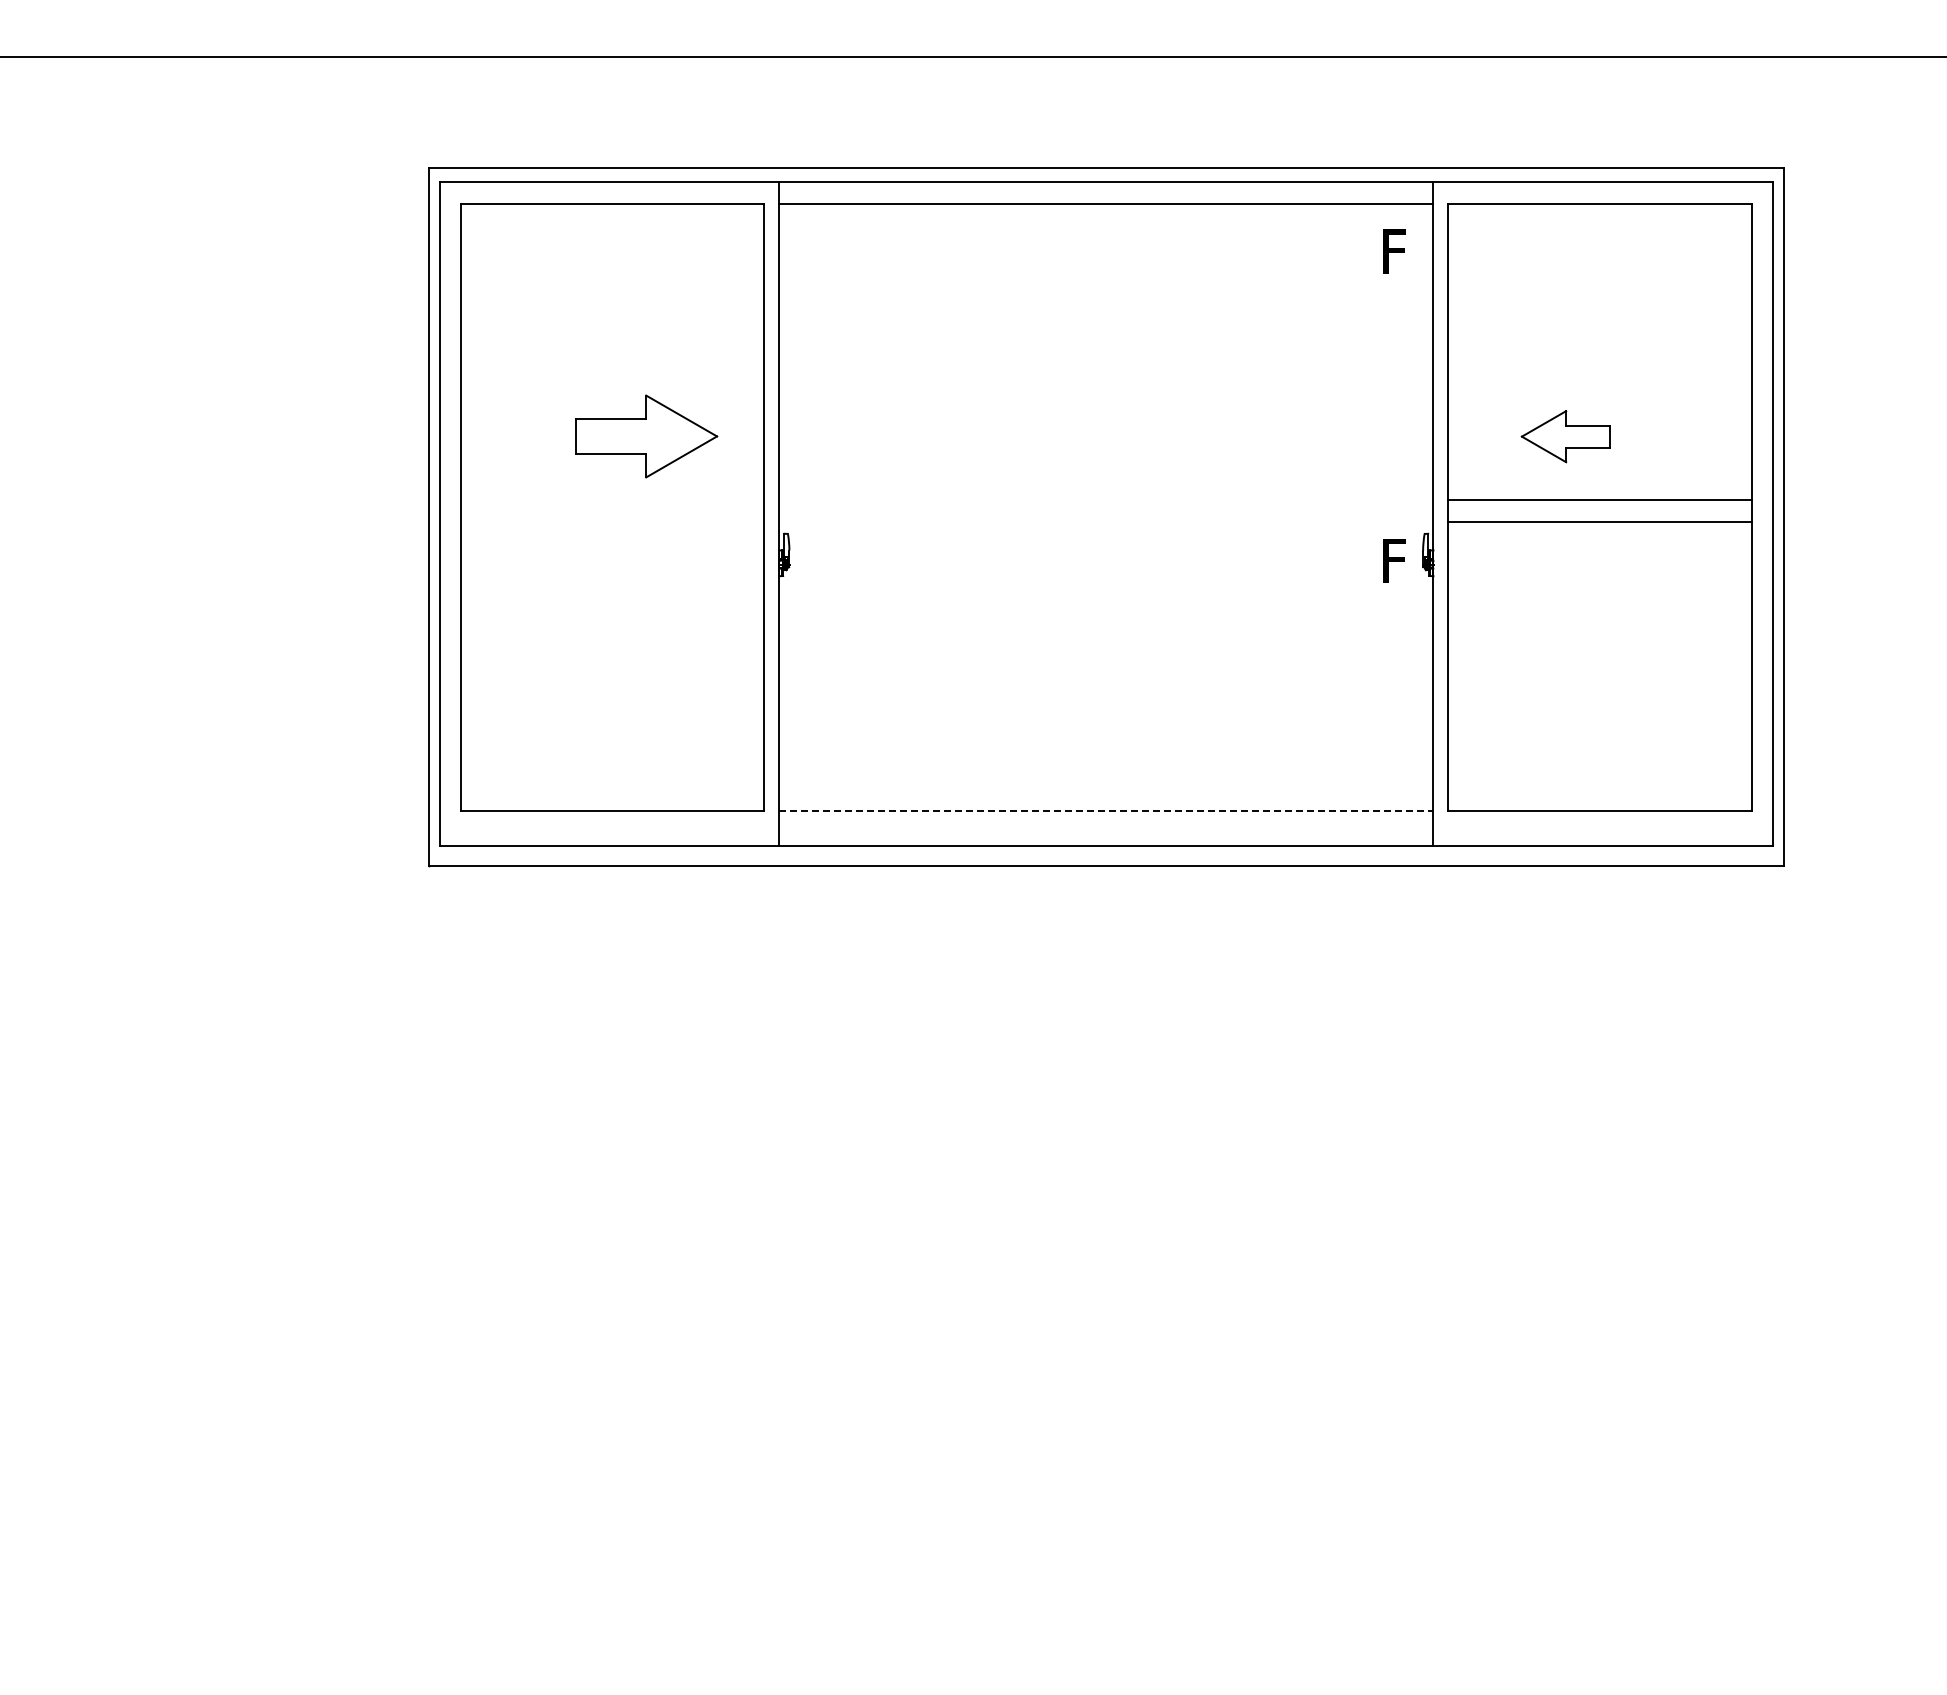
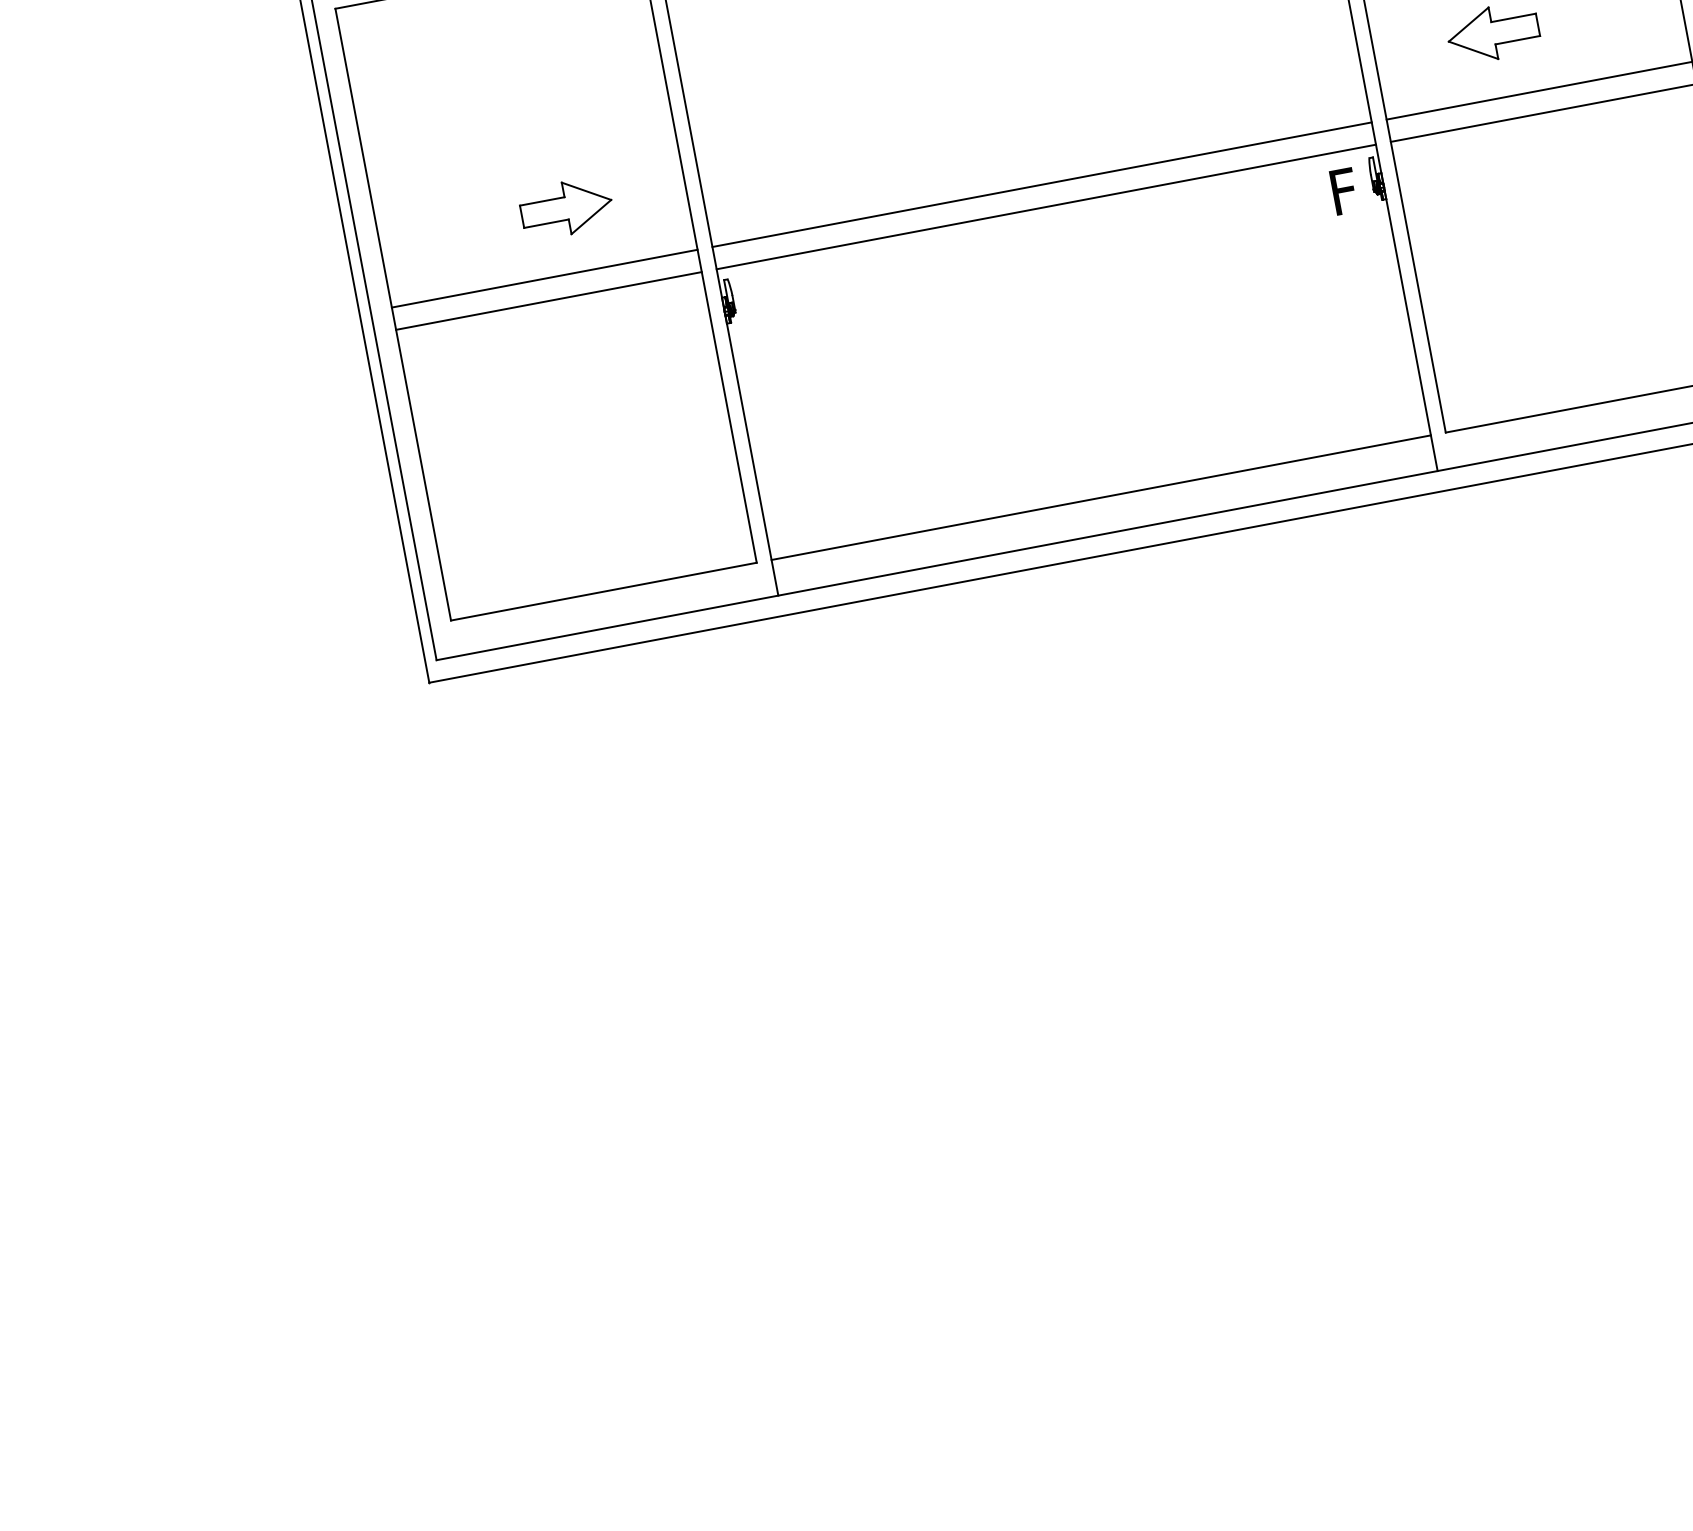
part: (646, 436) -> (566, 208), size x0.62
line: (612, 500) -> (544, 279), added
line: (1106, 500) -> (1042, 185), added
line: (612, 522) -> (548, 301), added
line: (1106, 522) -> (1046, 207), added
line: (1106, 810) -> (1101, 497), dashed -> solid

